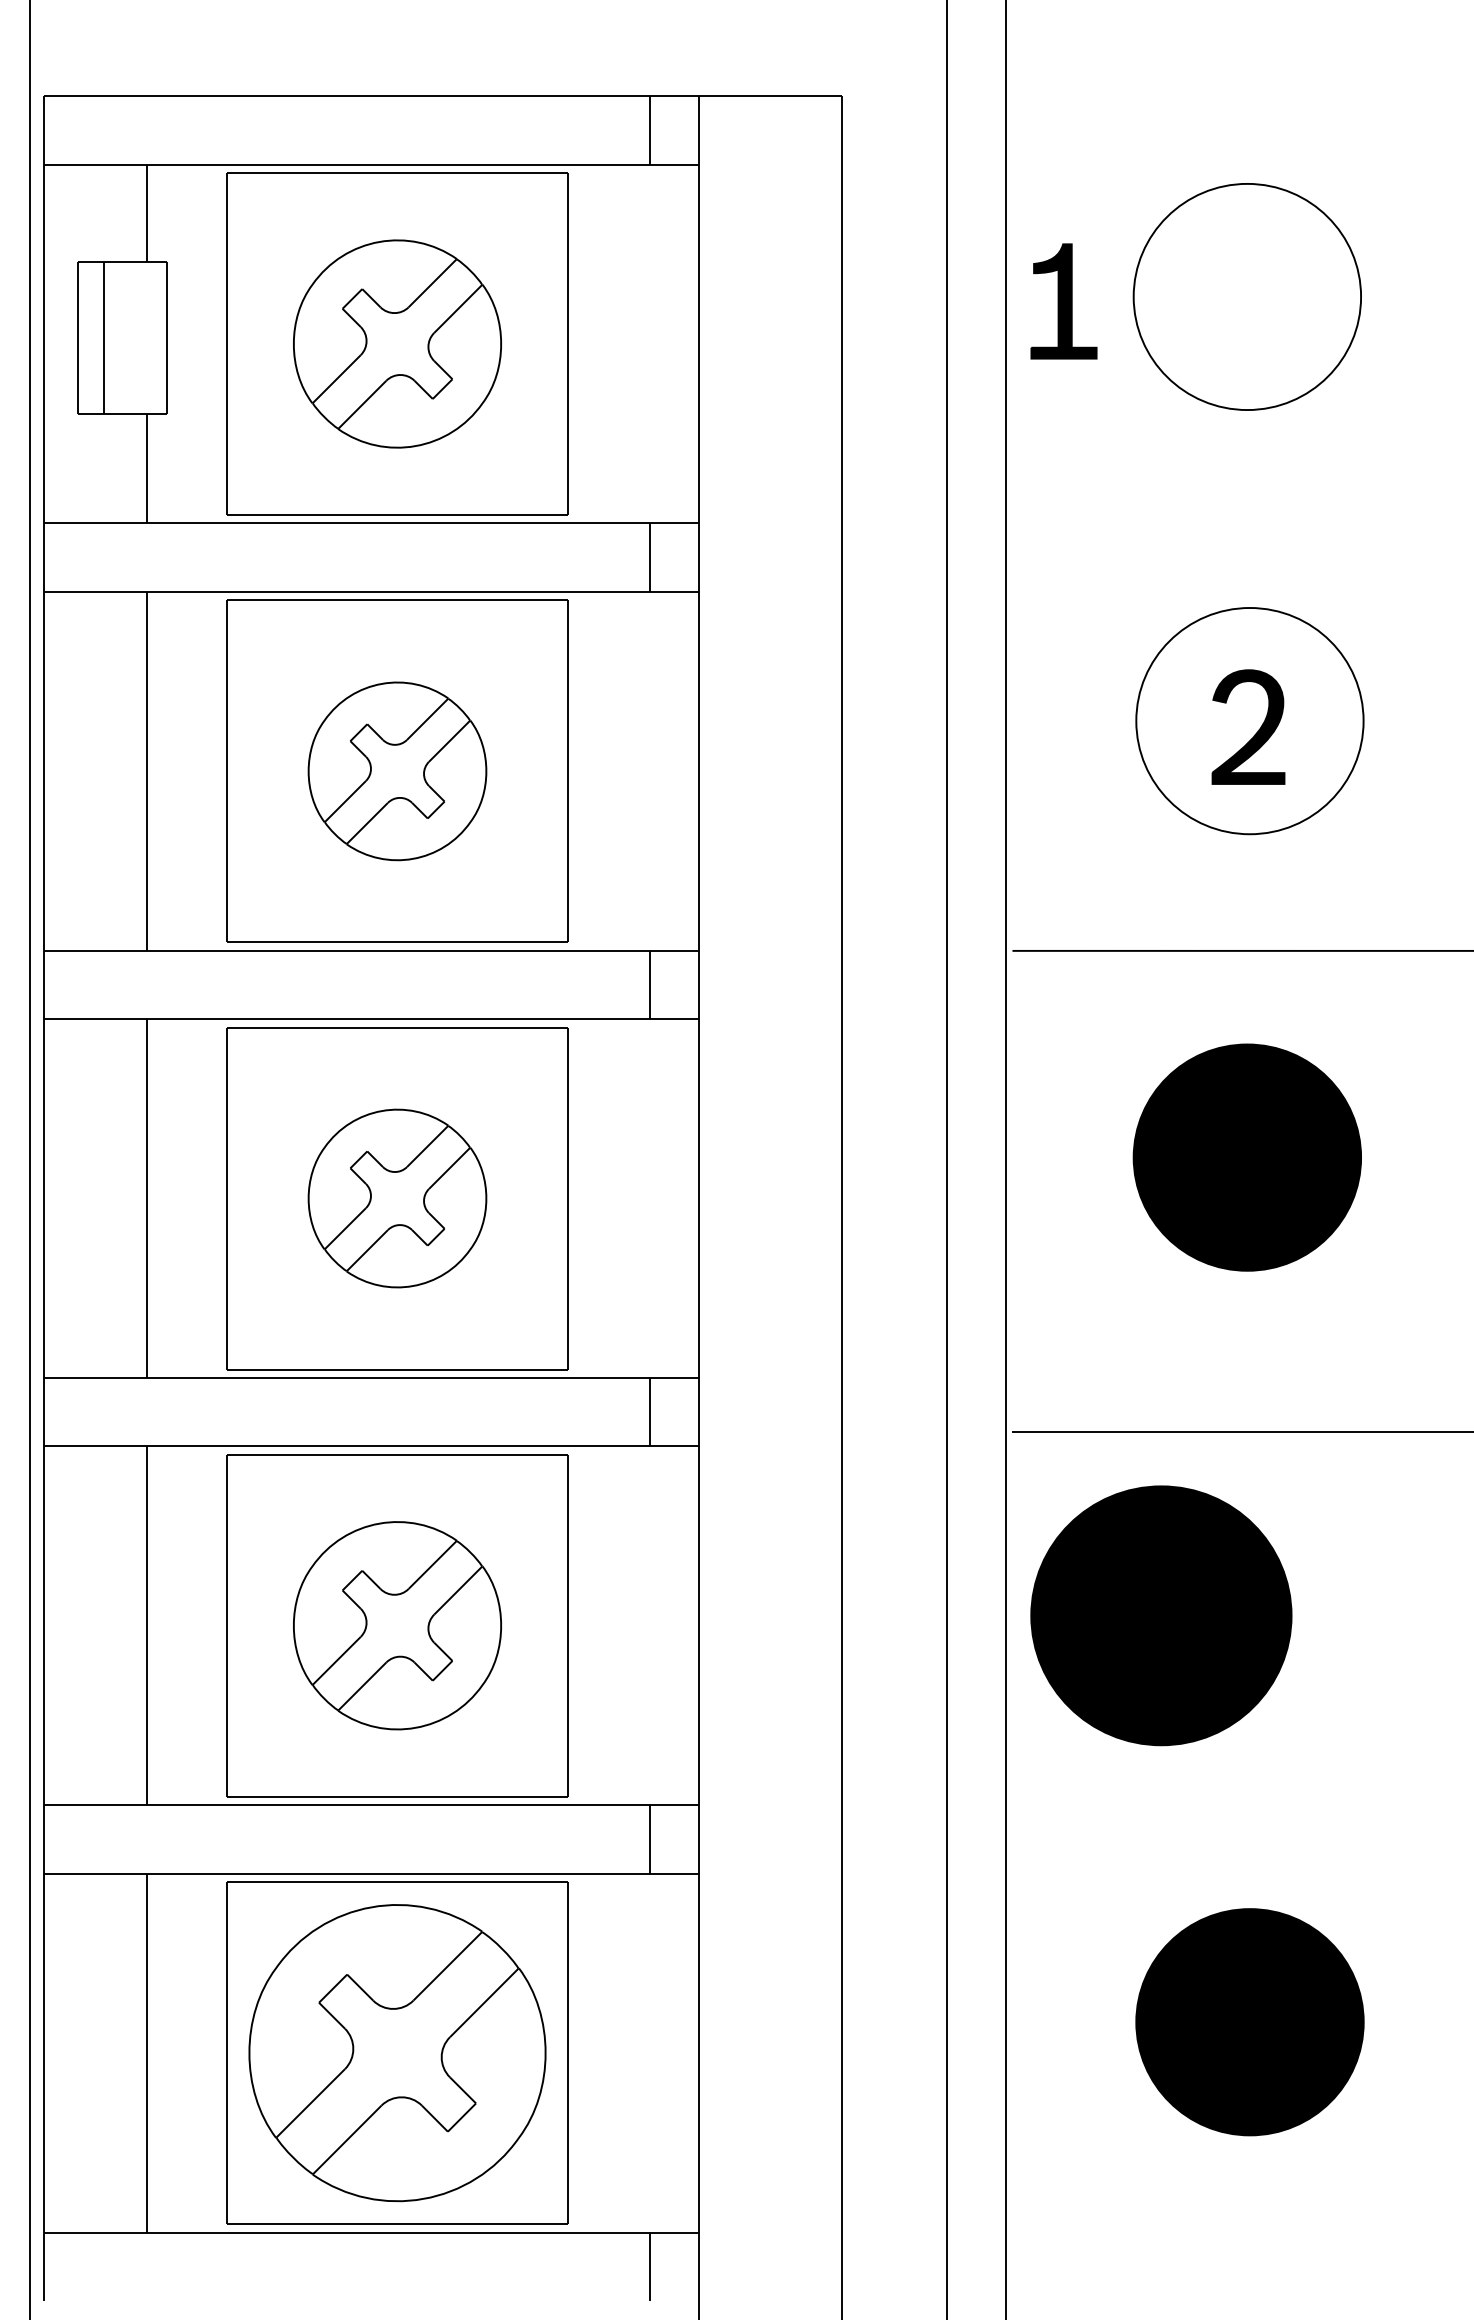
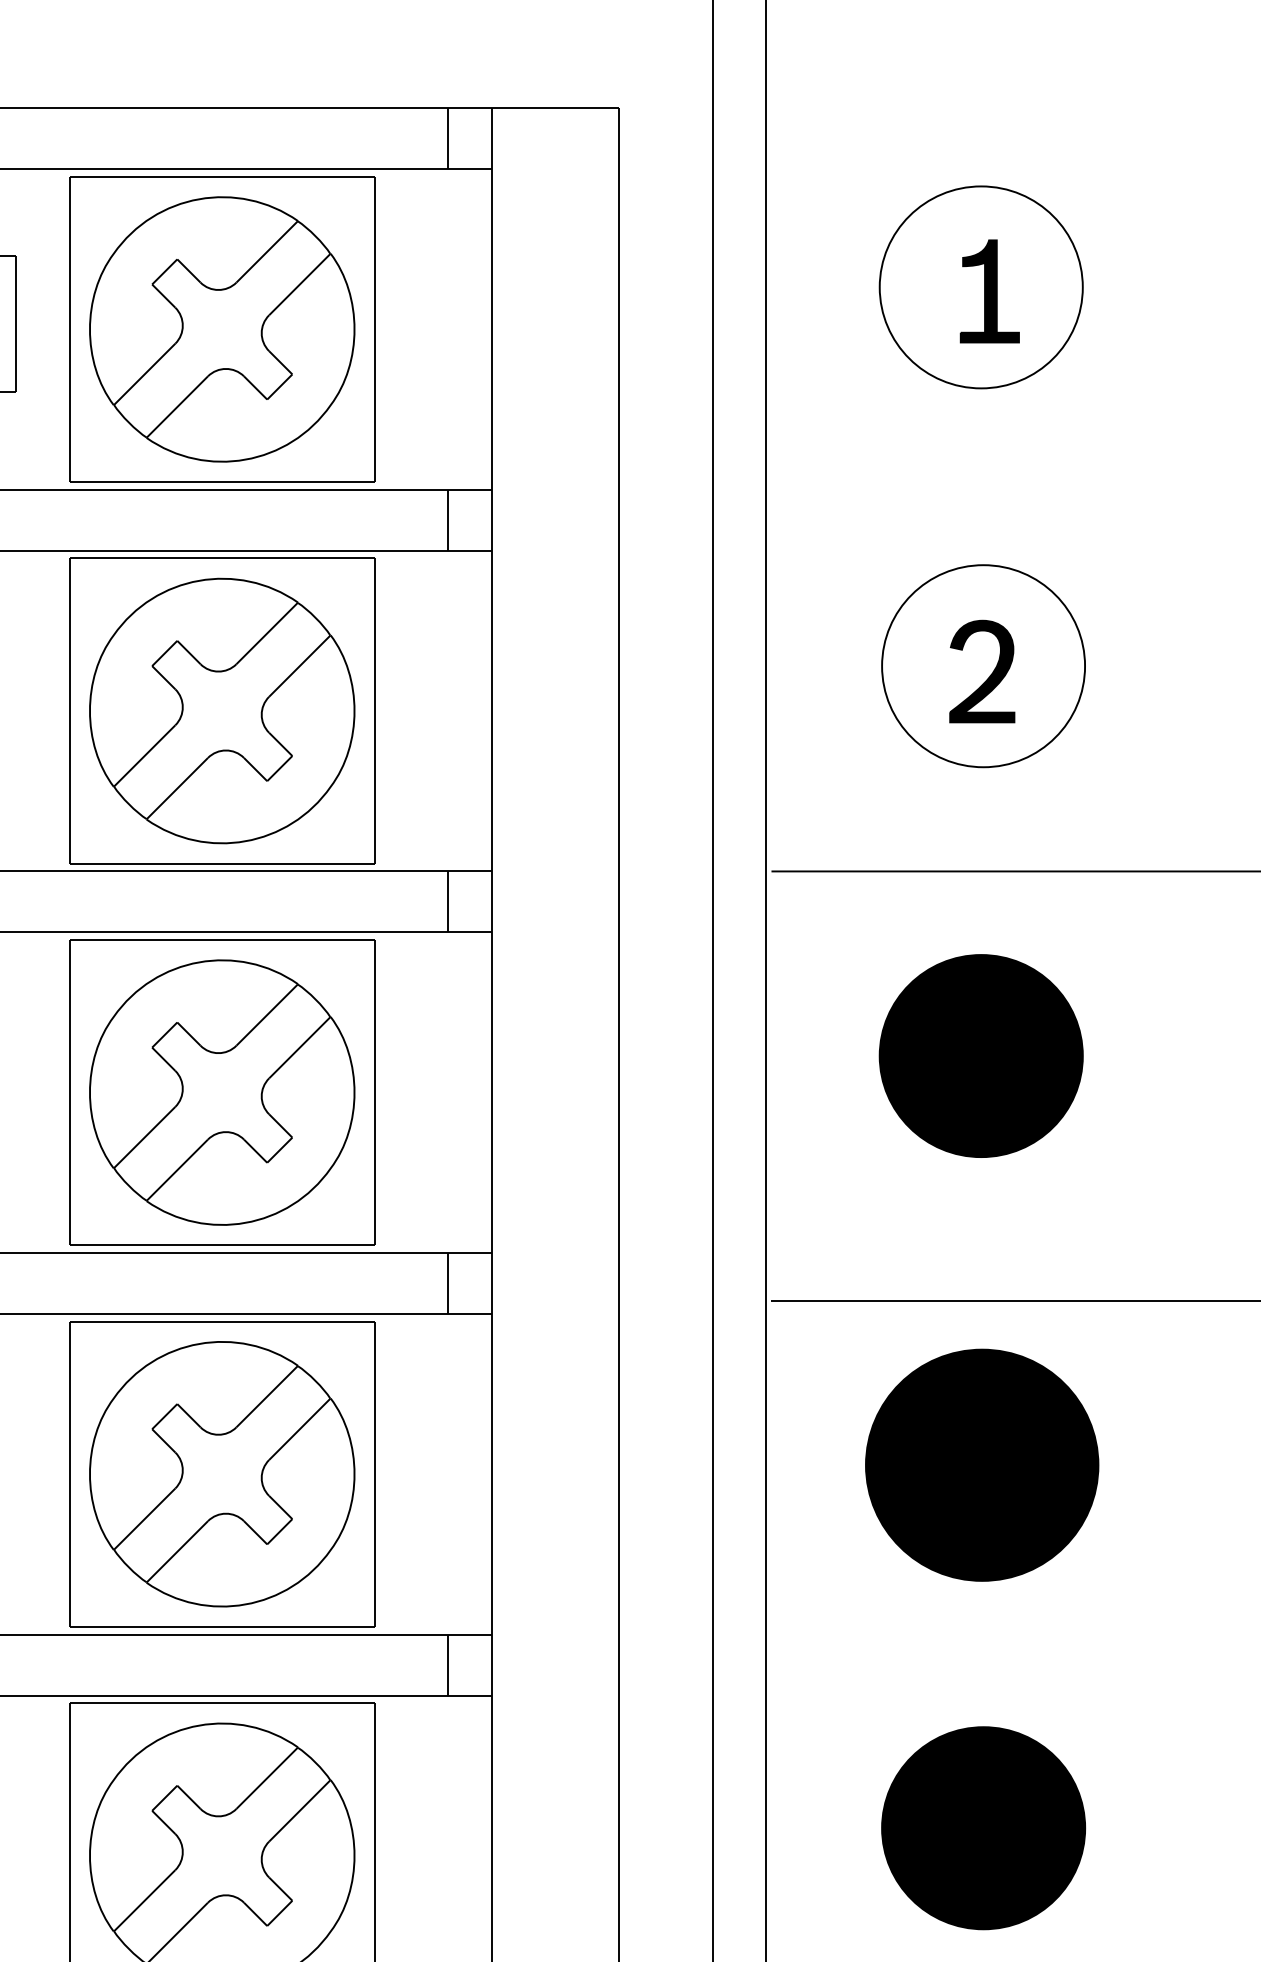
part: (1063, 301) -> (989, 291), moved
part: (397, 343) -> (222, 328), size x1.43
part: (397, 771) -> (222, 711), size x1.67
part: (397, 1198) -> (222, 1092), size x1.67
part: (1161, 1615) -> (982, 1464), moved
part: (397, 1625) -> (222, 1473), size x1.43

